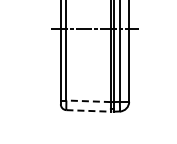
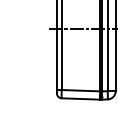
line: (88, 101) -> (80, 90), dashed -> solid
line: (89, 110) -> (81, 98), dashed -> solid

